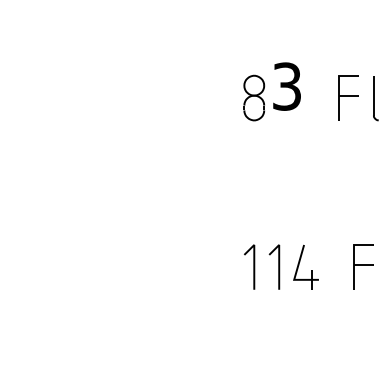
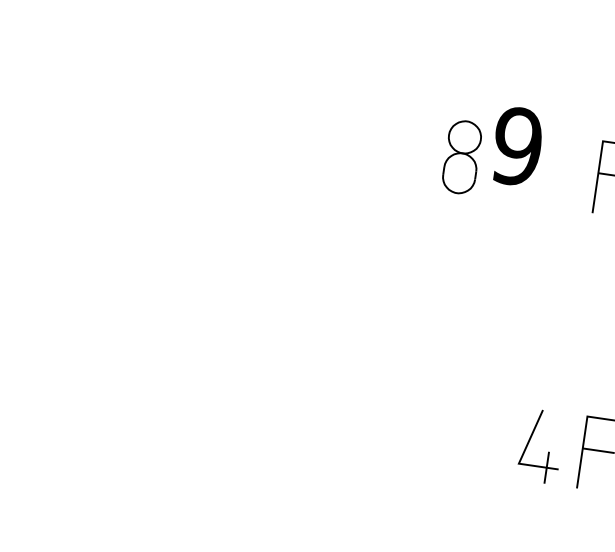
text: (286, 86) -> (516, 146), 3 -> 9
part: (299, 265) -> (530, 441), moved
curve: (253, 266) -> (421, 427), removed
curve: (278, 266) -> (461, 433), removed

